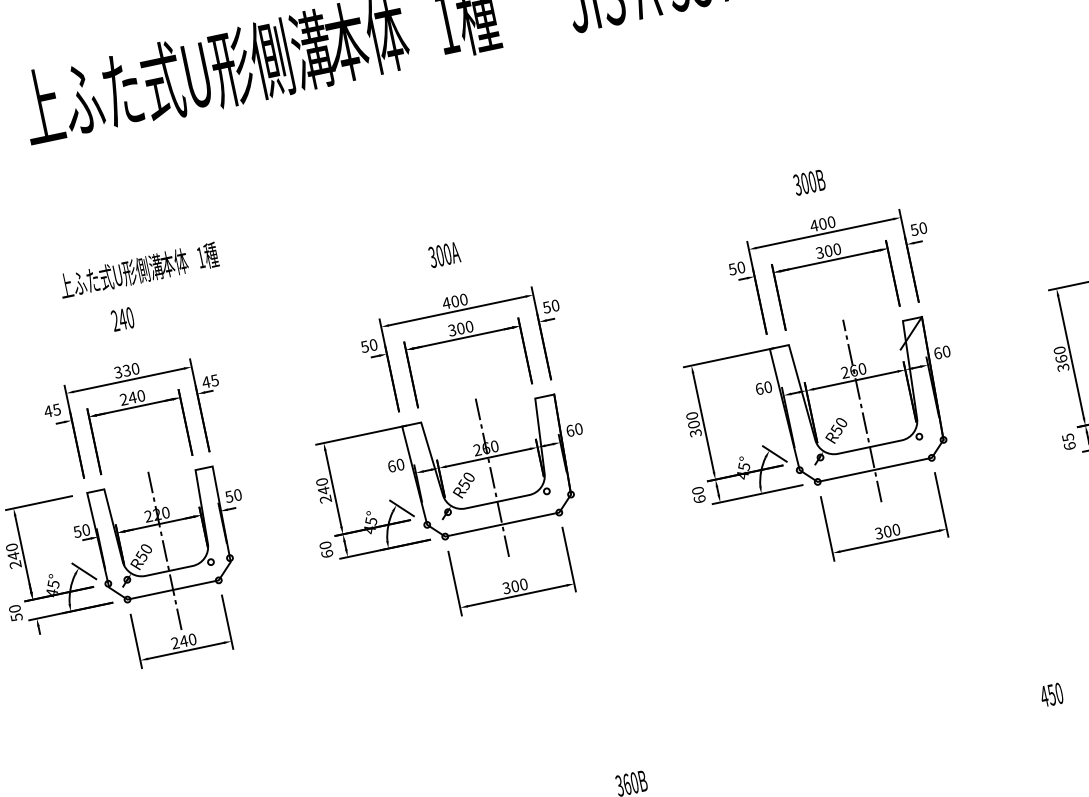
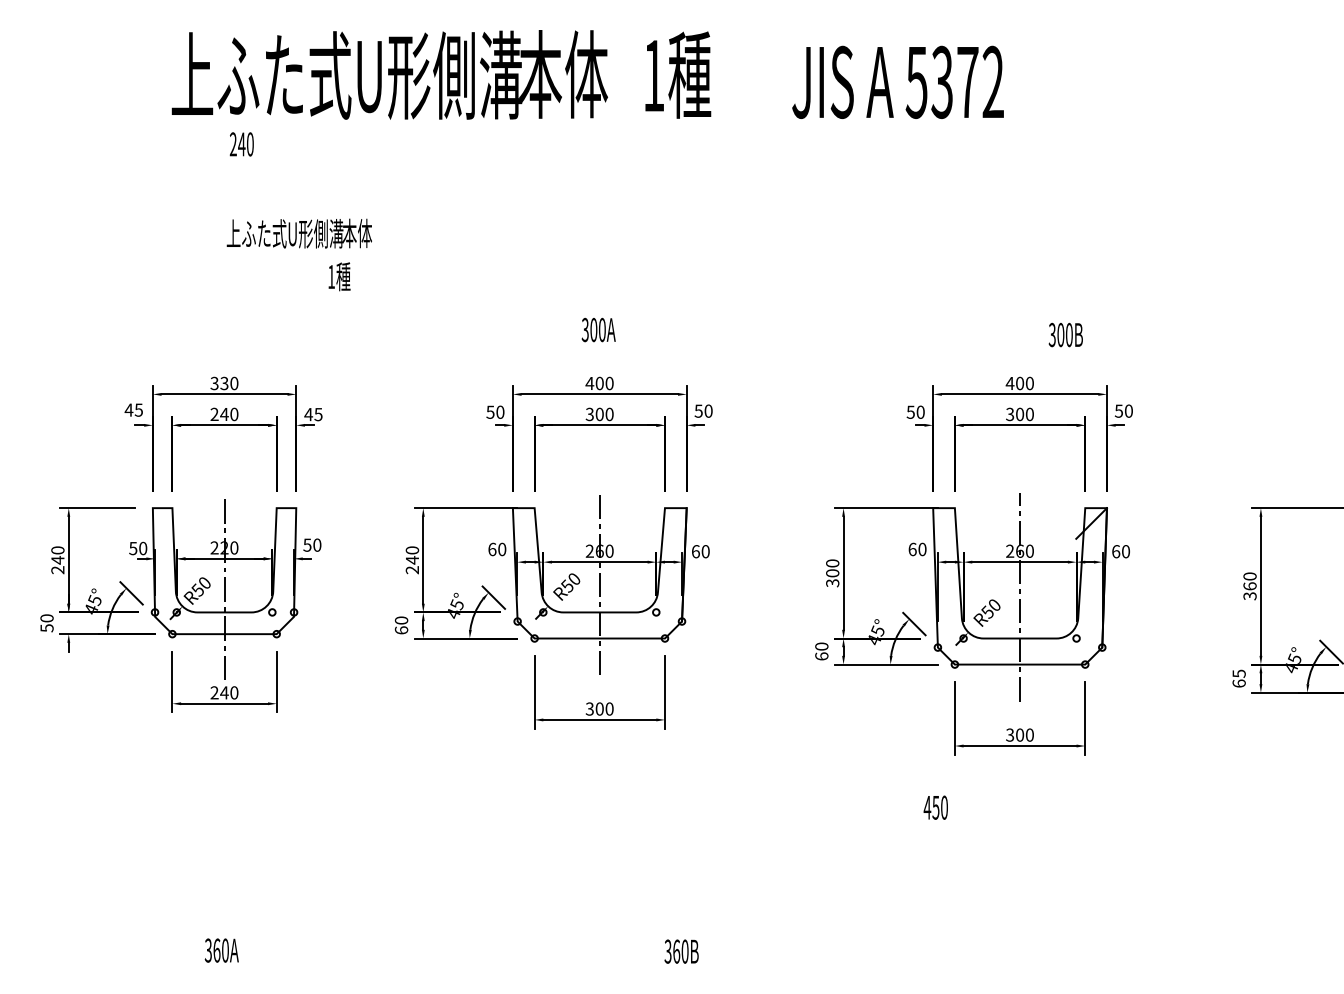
text: (809, 182) -> (1065, 334), moved
text: (122, 273) -> (298, 233), moved
text: (122, 319) -> (241, 144), moved
text: (1051, 694) -> (935, 807), moved

